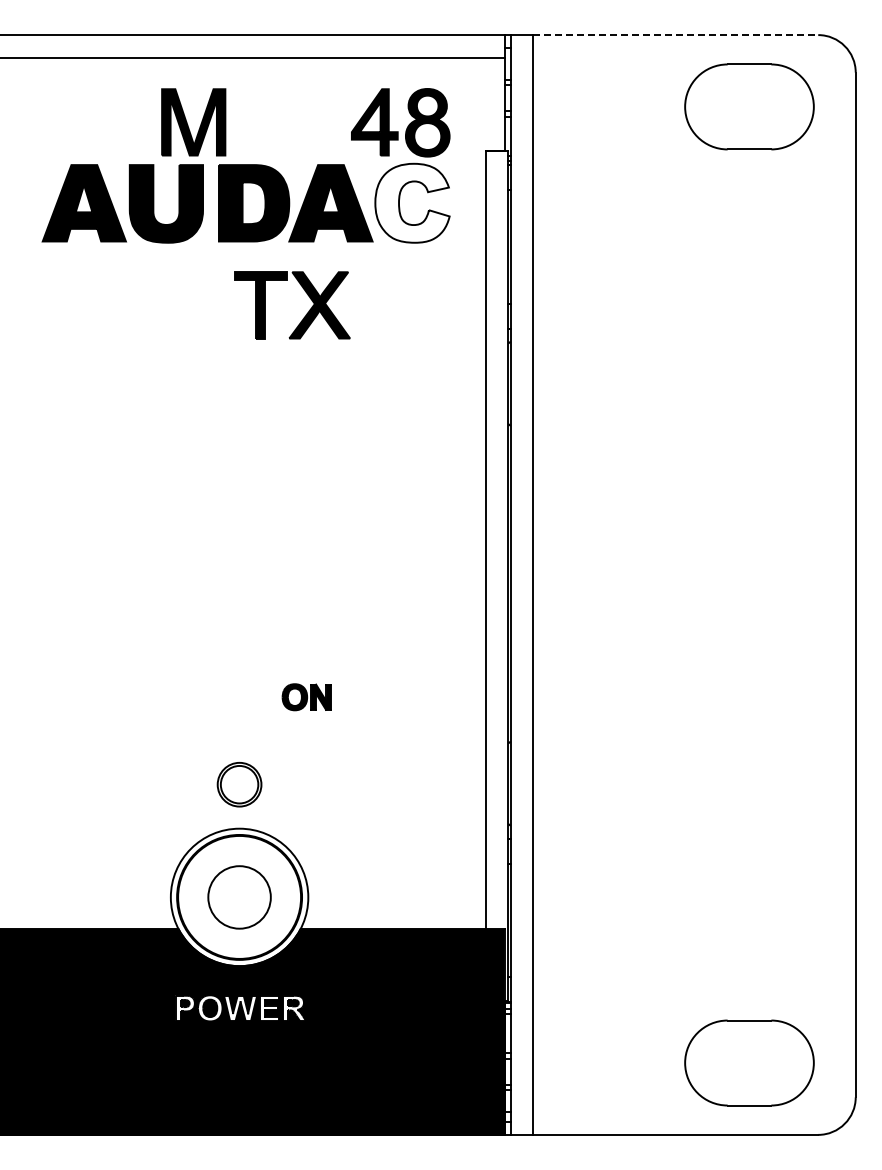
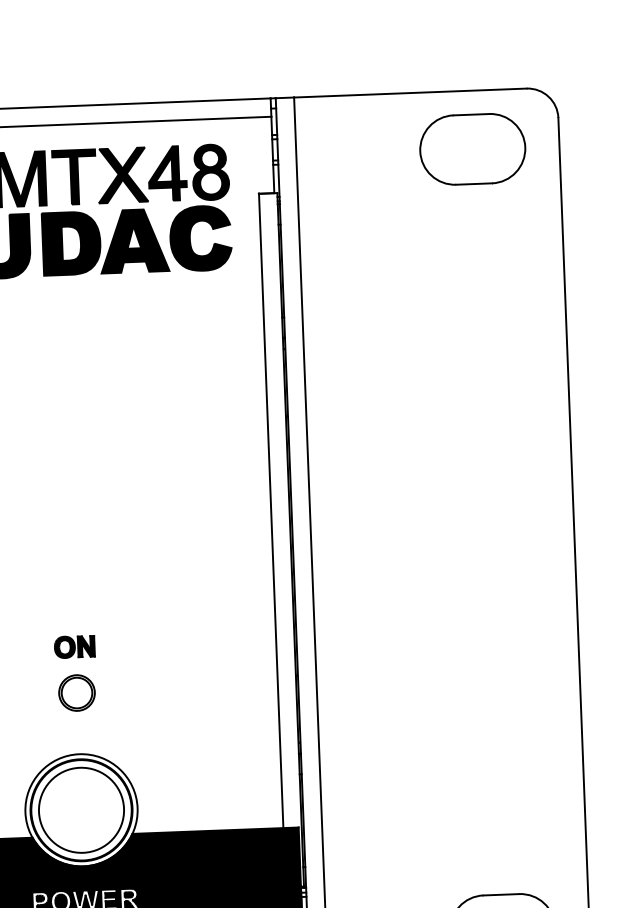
line: (676, 35) -> (410, 93), dashed -> solid
fill: (412, 202) -> (200, 237), added
part: (306, 313) -> (112, 182), moved
part: (306, 697) -> (74, 647), moved
part: (239, 784) -> (76, 692), moved
circle: (239, 897) -> (81, 810), size x1.67

